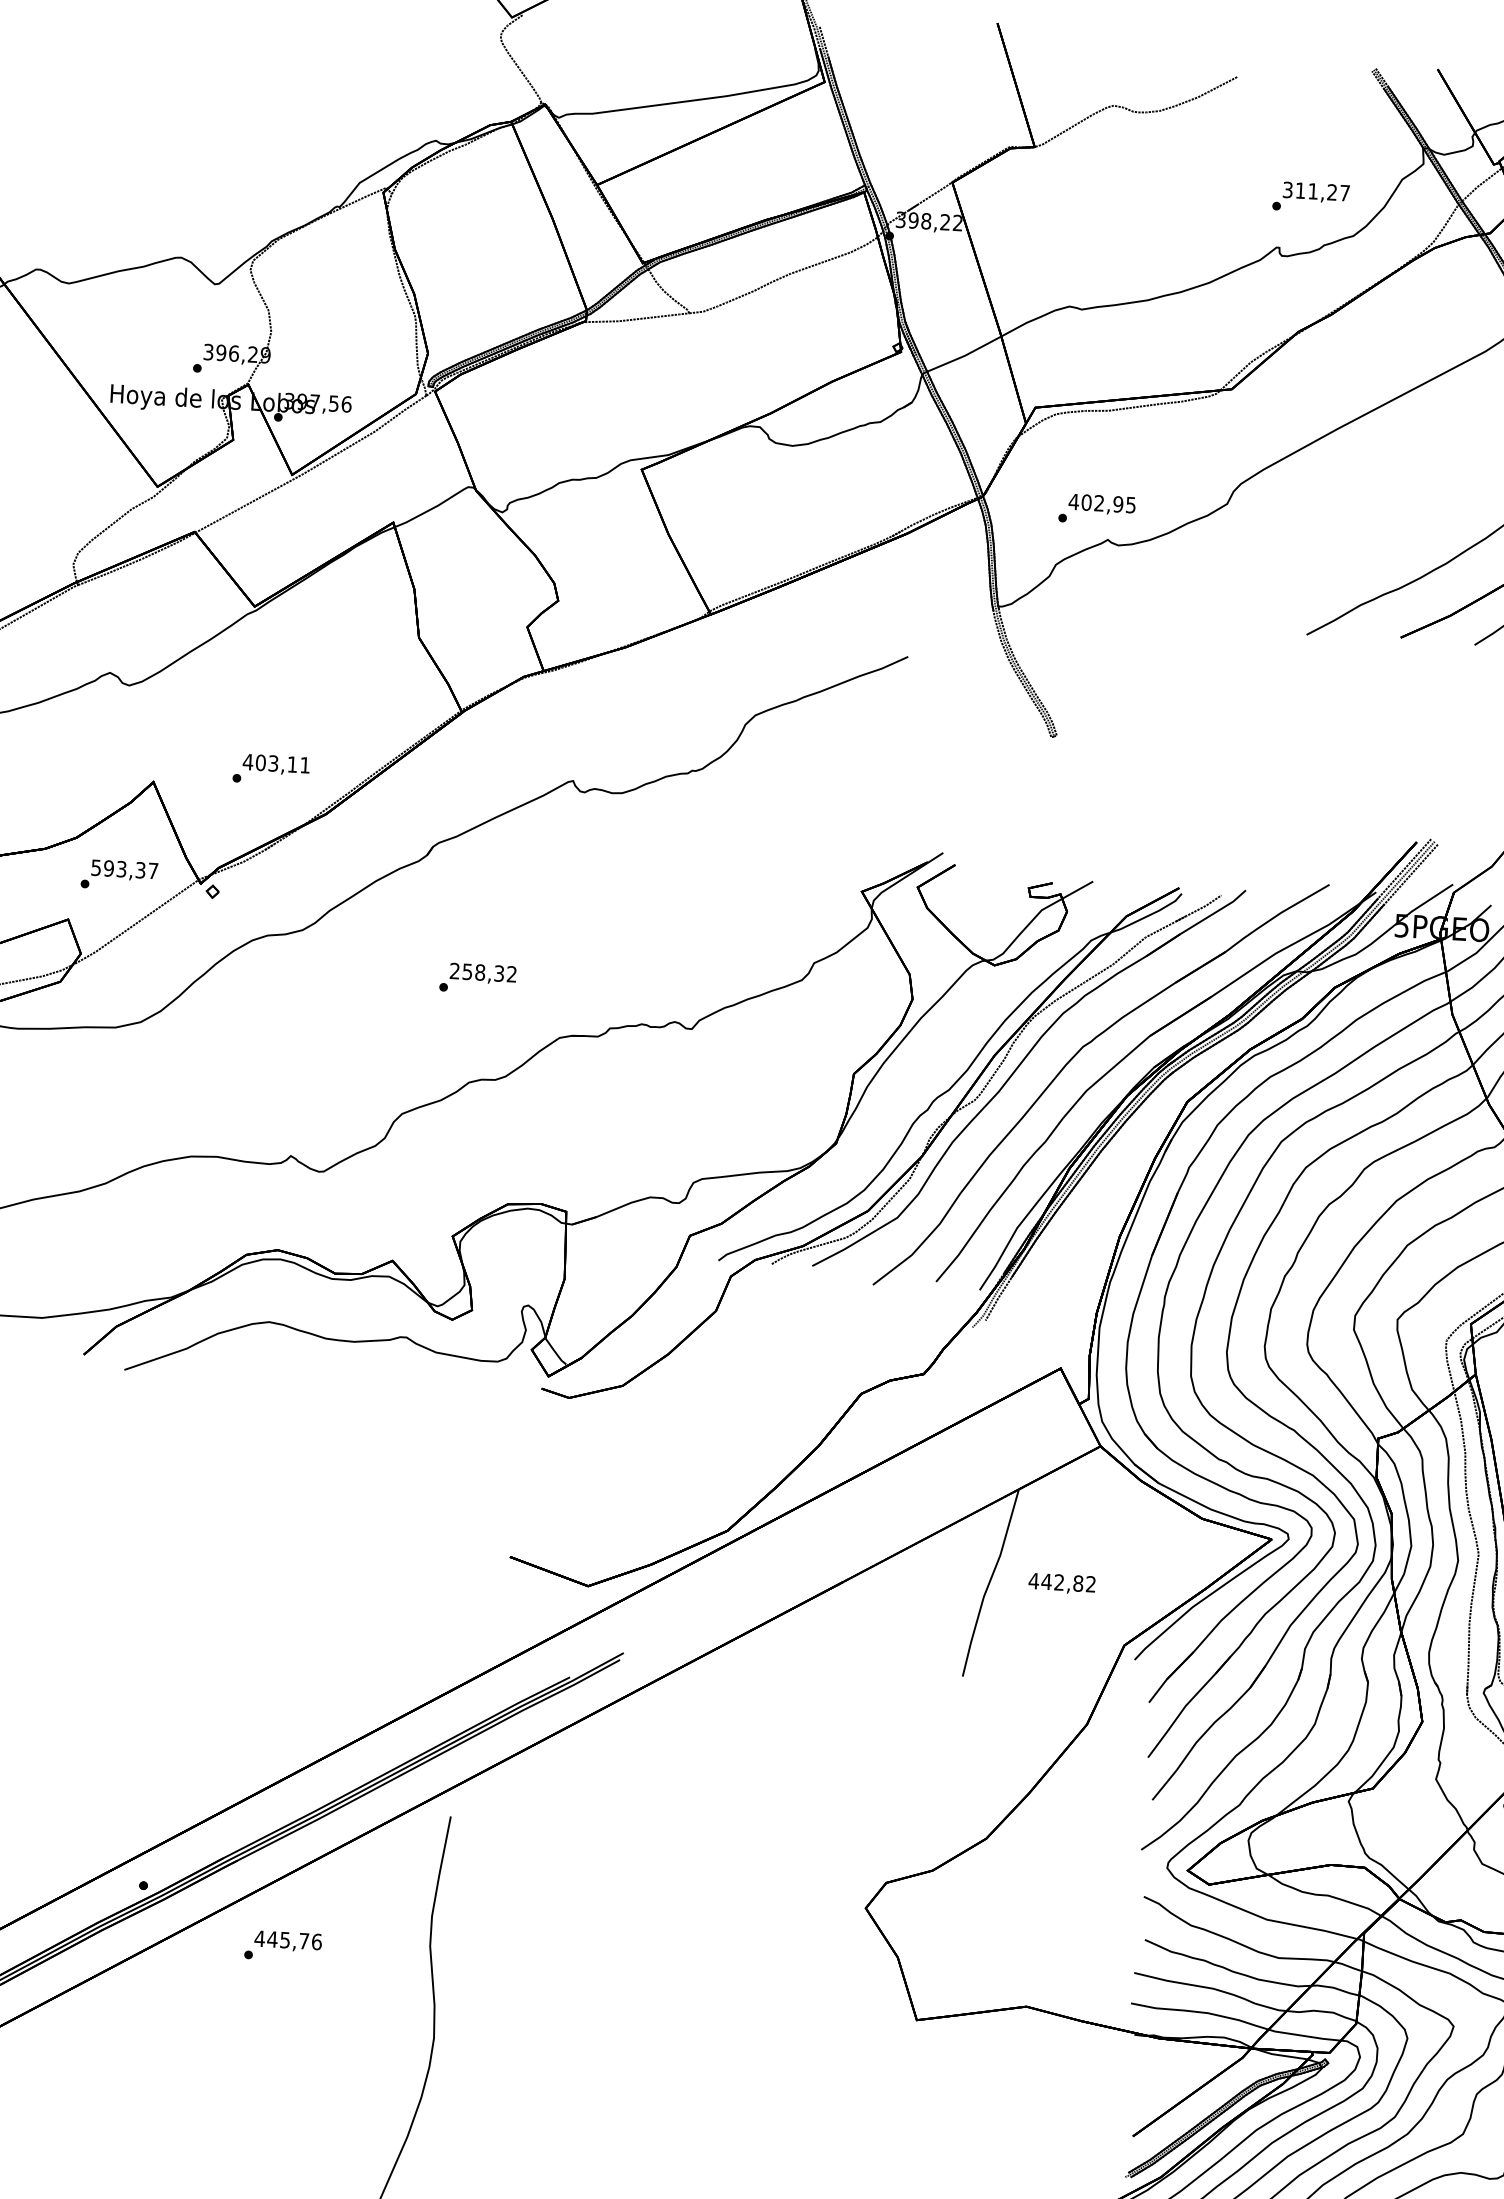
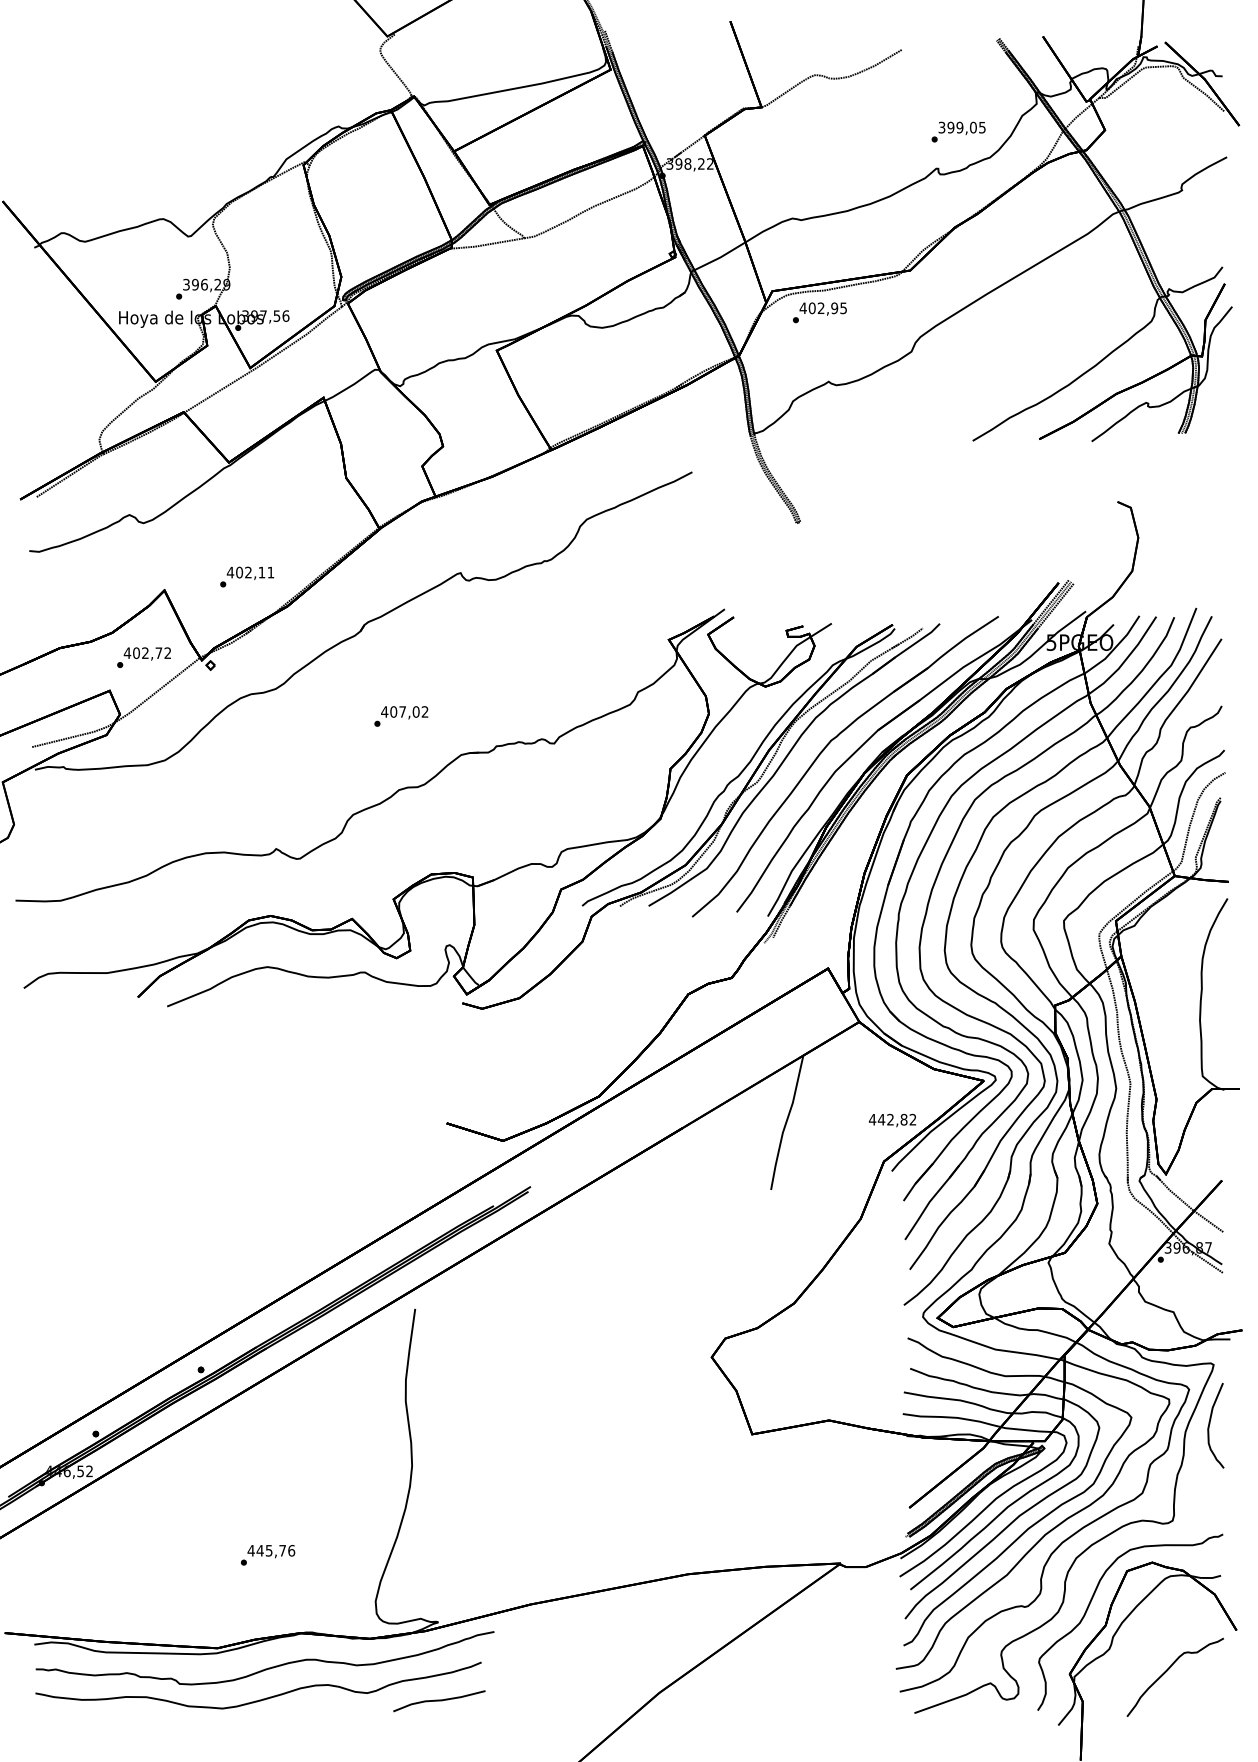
text: (1322, 191) -> (966, 127), 311,27 -> 399,05
text: (1096, 509) -> (819, 312), moved
text: (273, 763) -> (248, 572), 403,11 -> 402,11
text: (124, 869) -> (147, 653), 593,37 -> 402,72
text: (477, 971) -> (400, 711), 258,32 -> 407,02
text: (1061, 1583) -> (892, 1120), moved
text: (282, 1946) -> (267, 1555), moved

